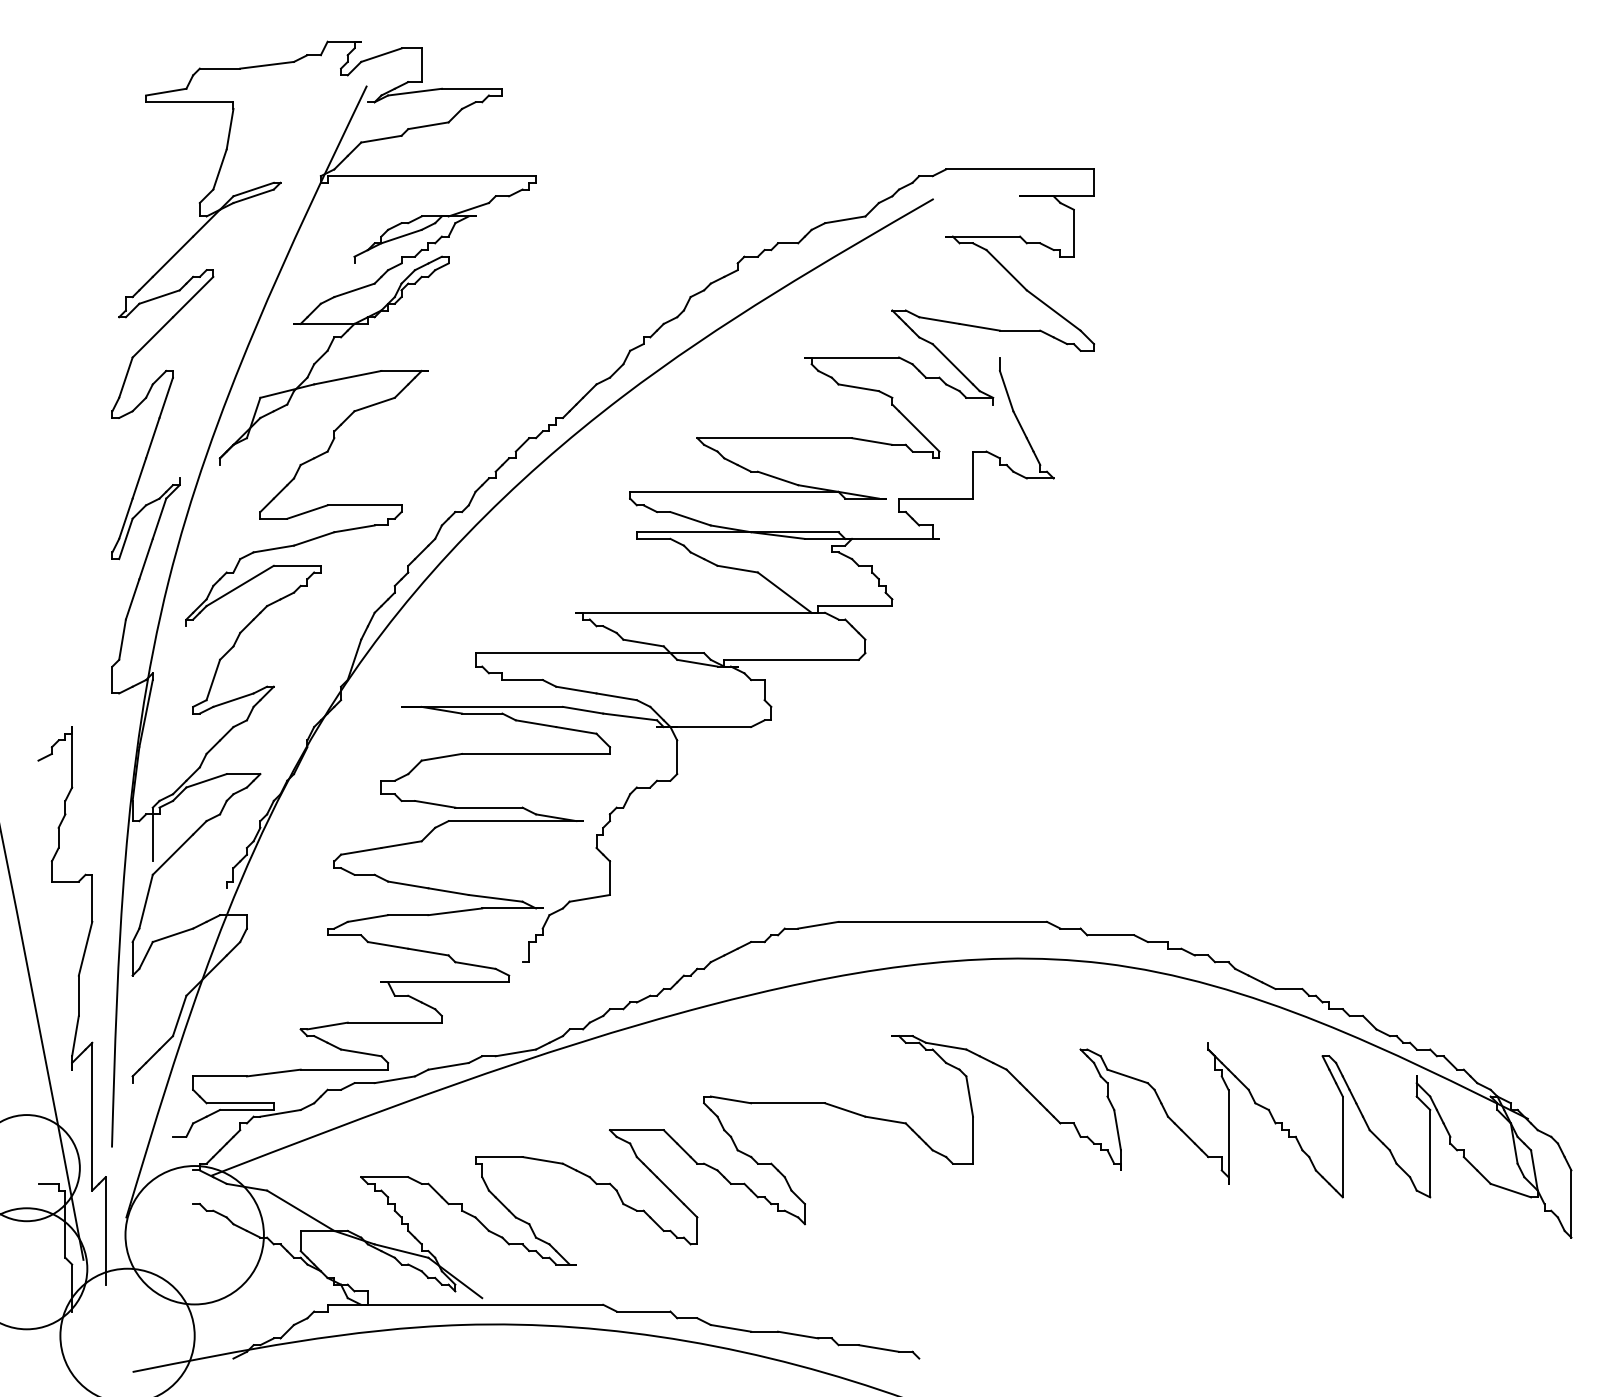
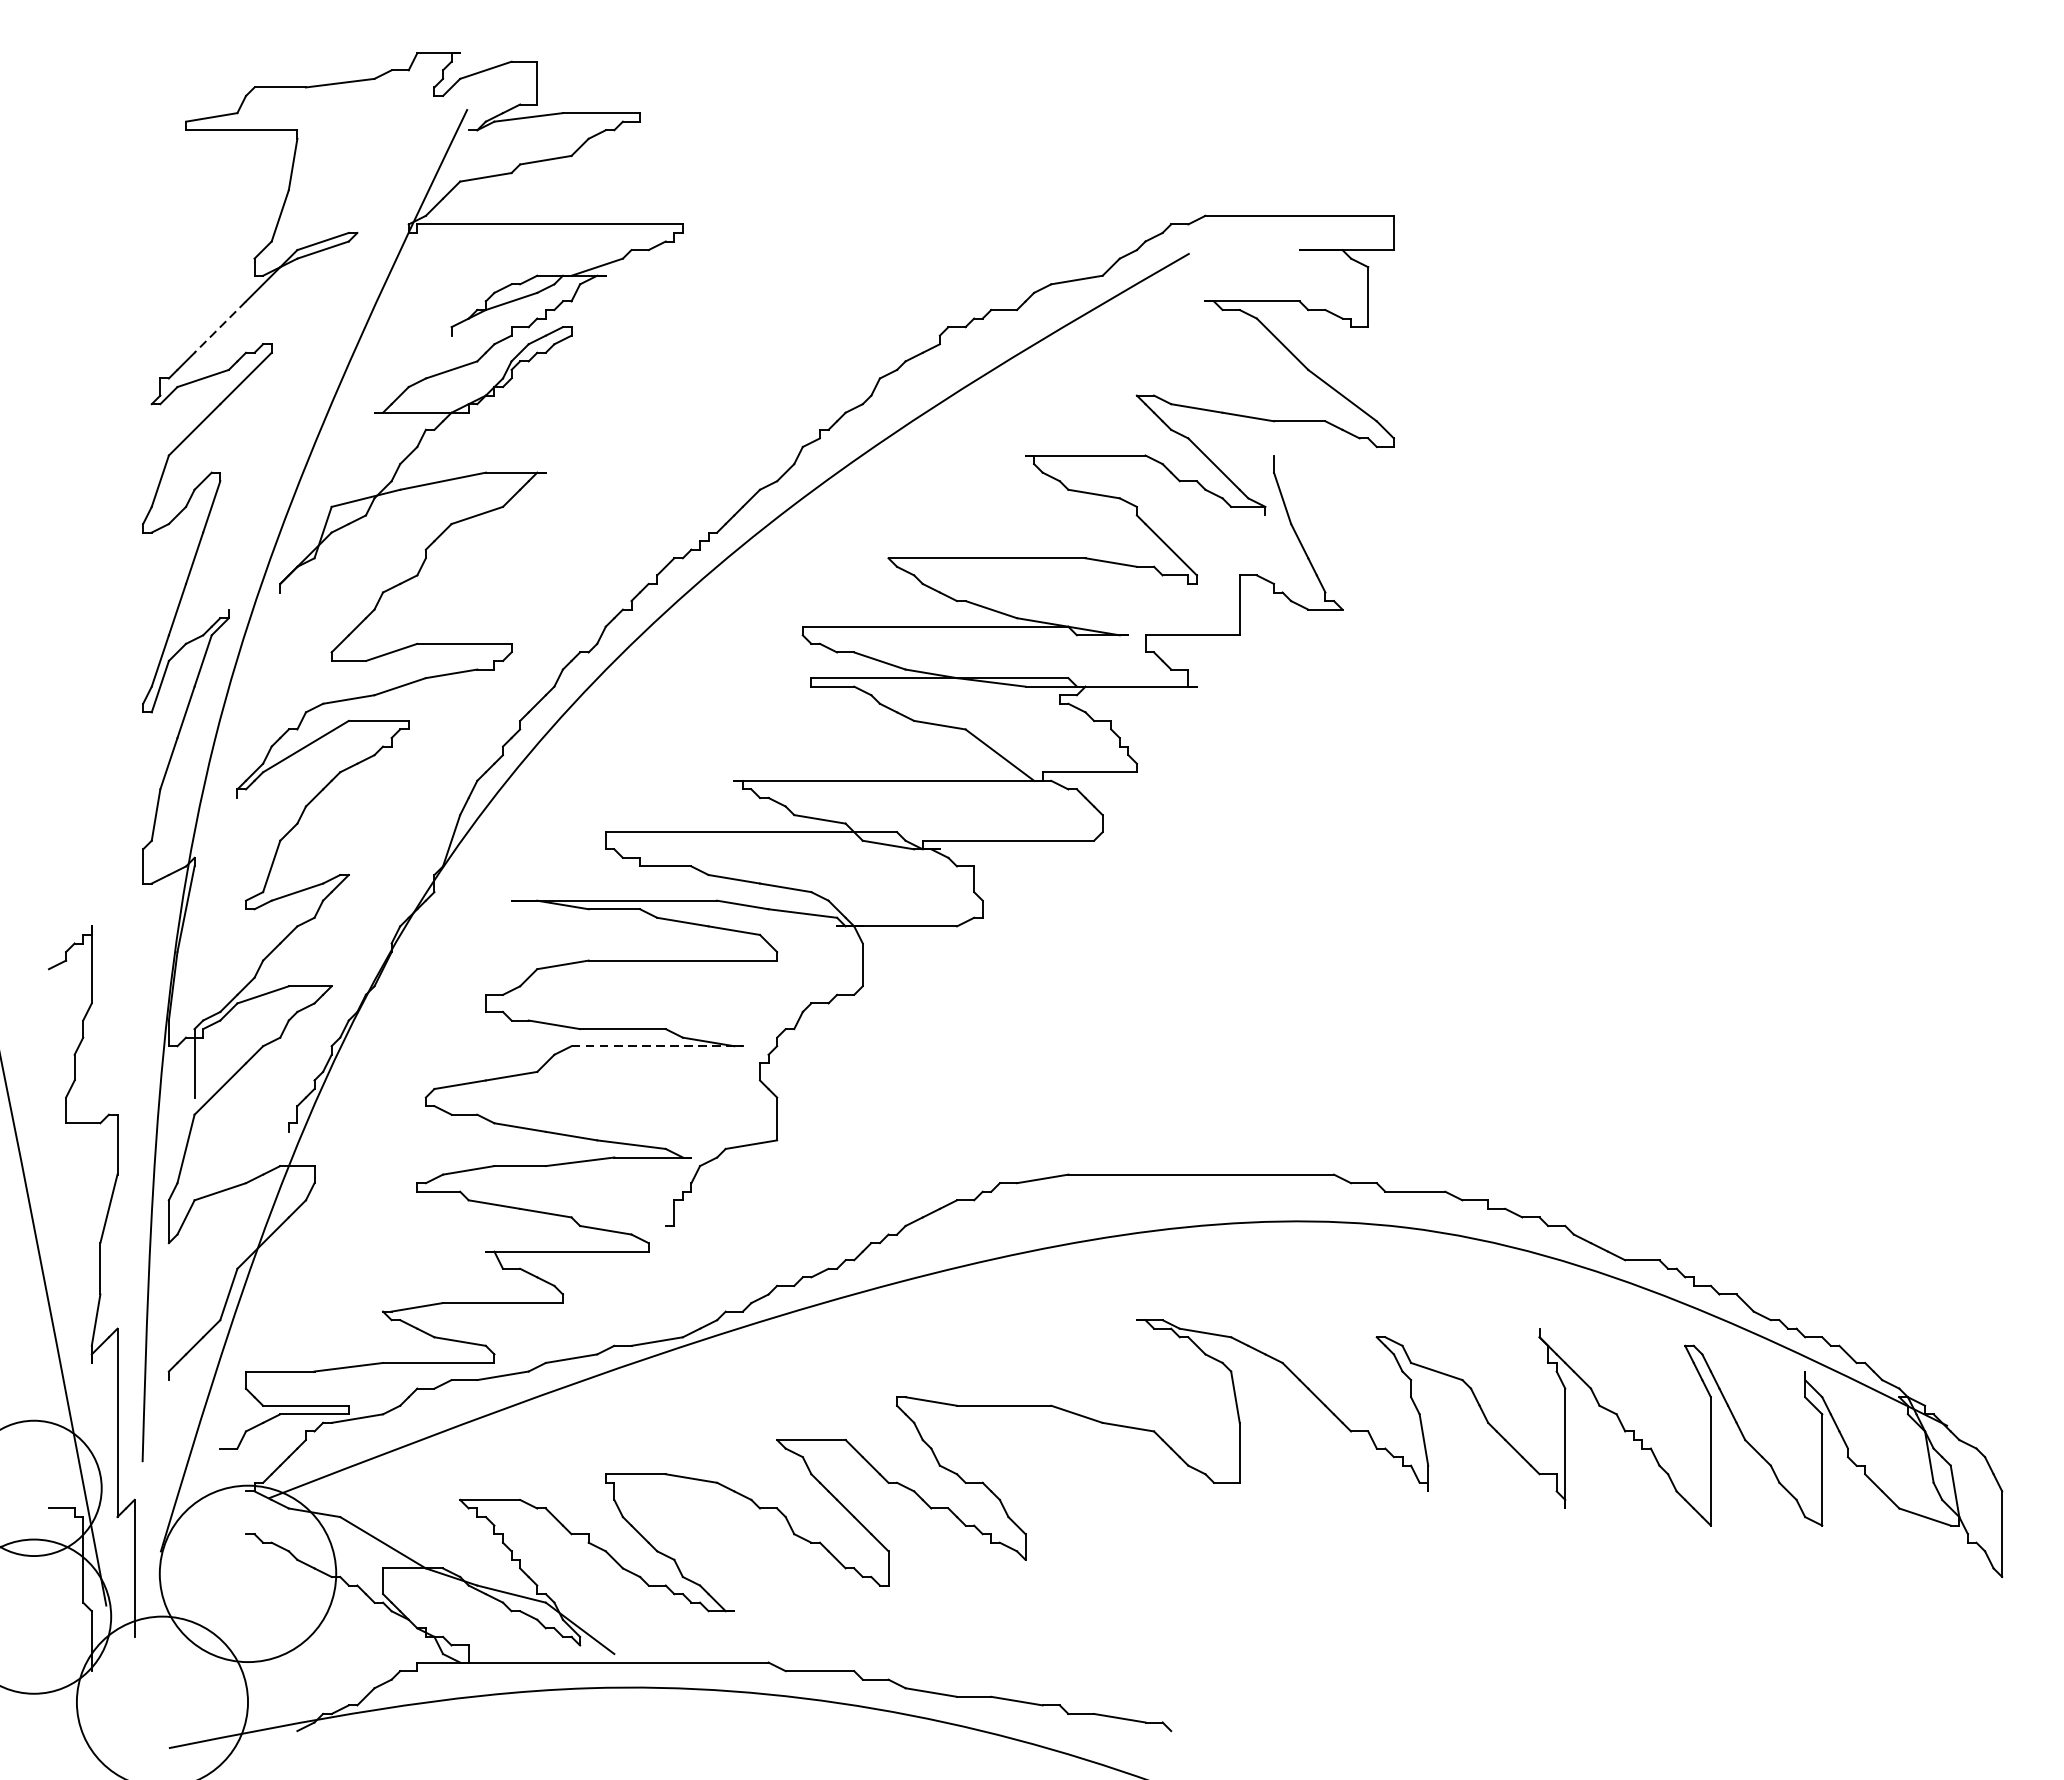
line: (172, 256) -> (219, 326), solid -> dashed
line: (516, 821) -> (658, 1046), solid -> dashed

